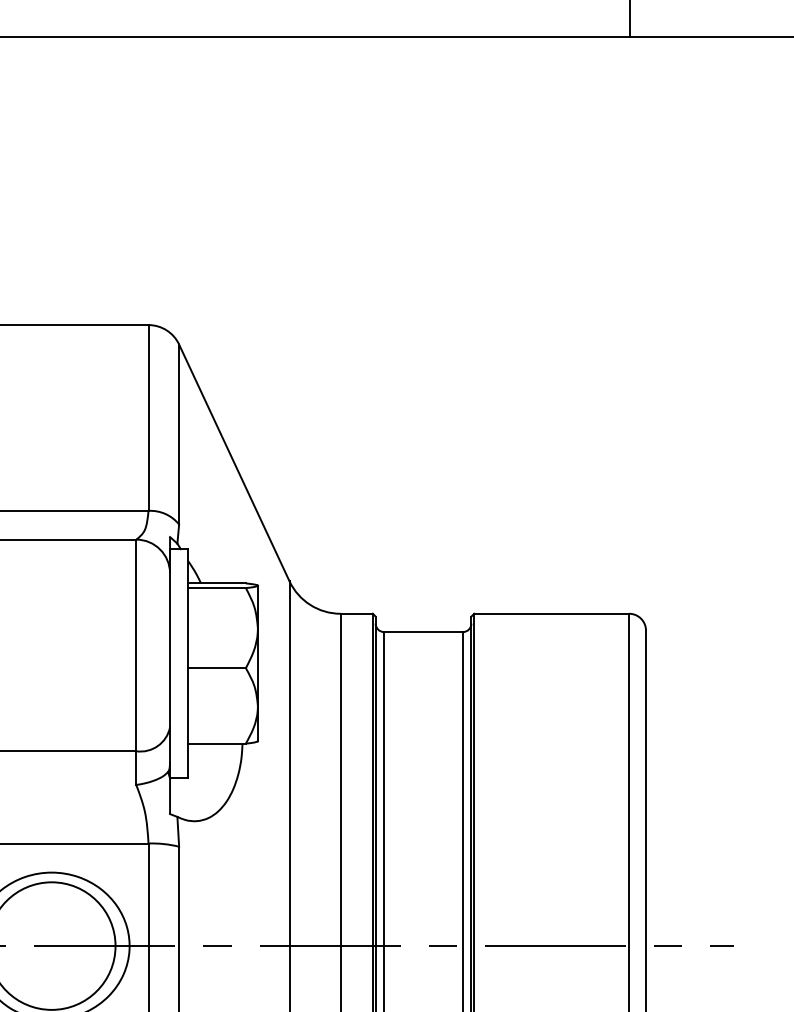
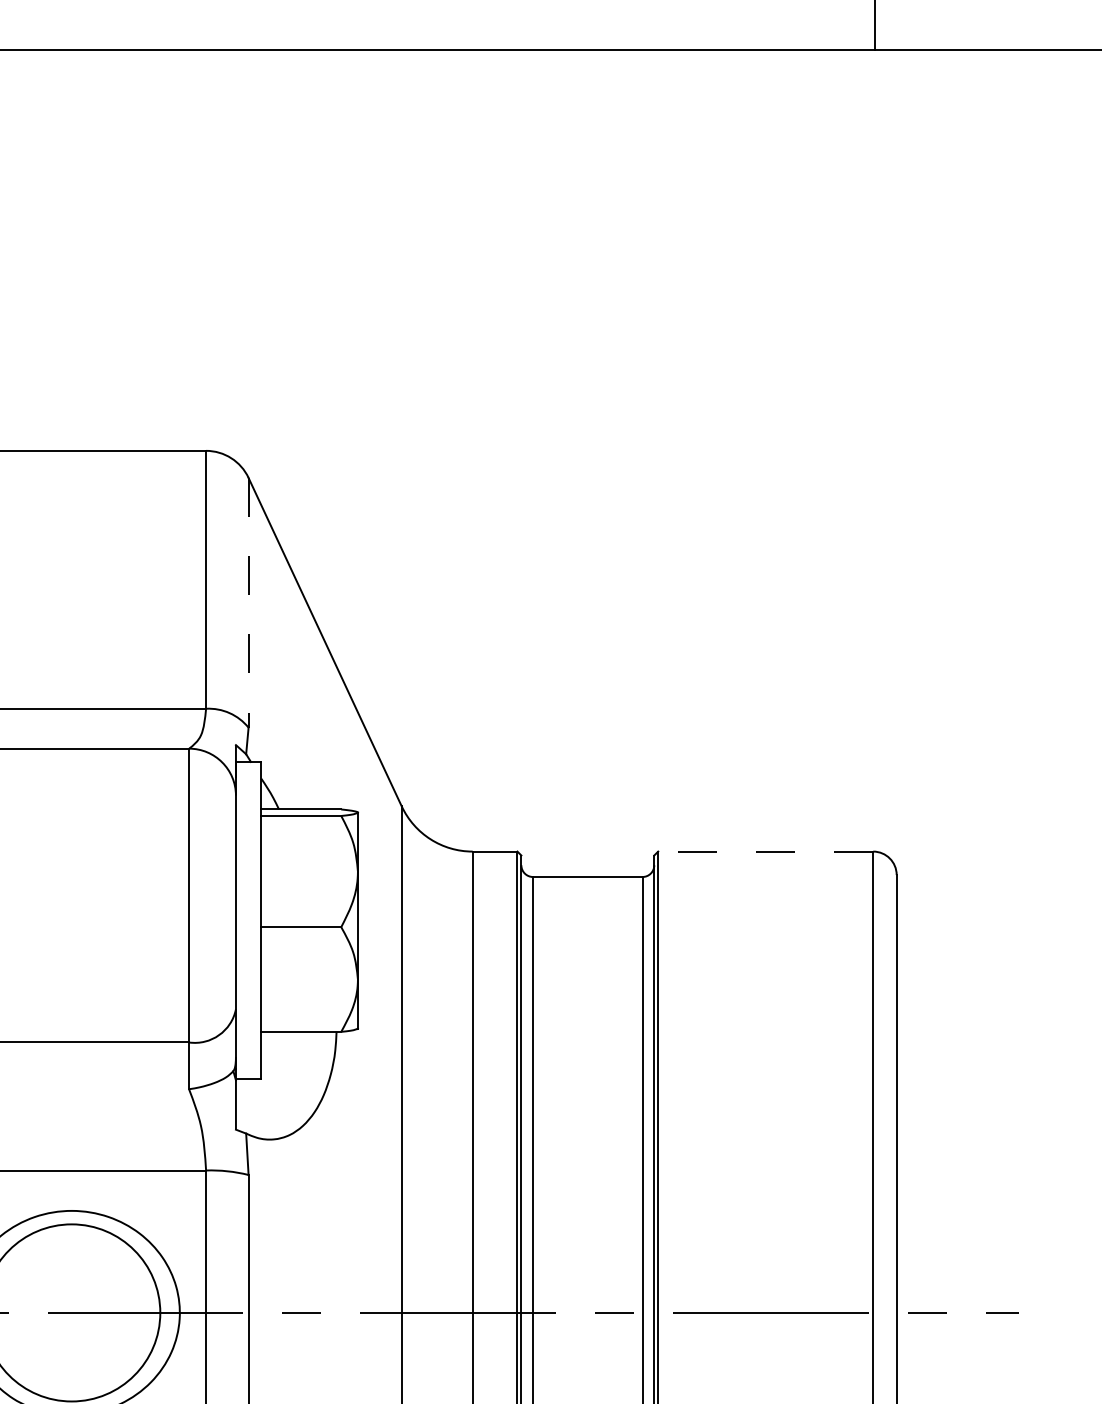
line: (179, 434) -> (248, 602), solid -> dashed
line: (551, 613) -> (765, 851), solid -> dashed

